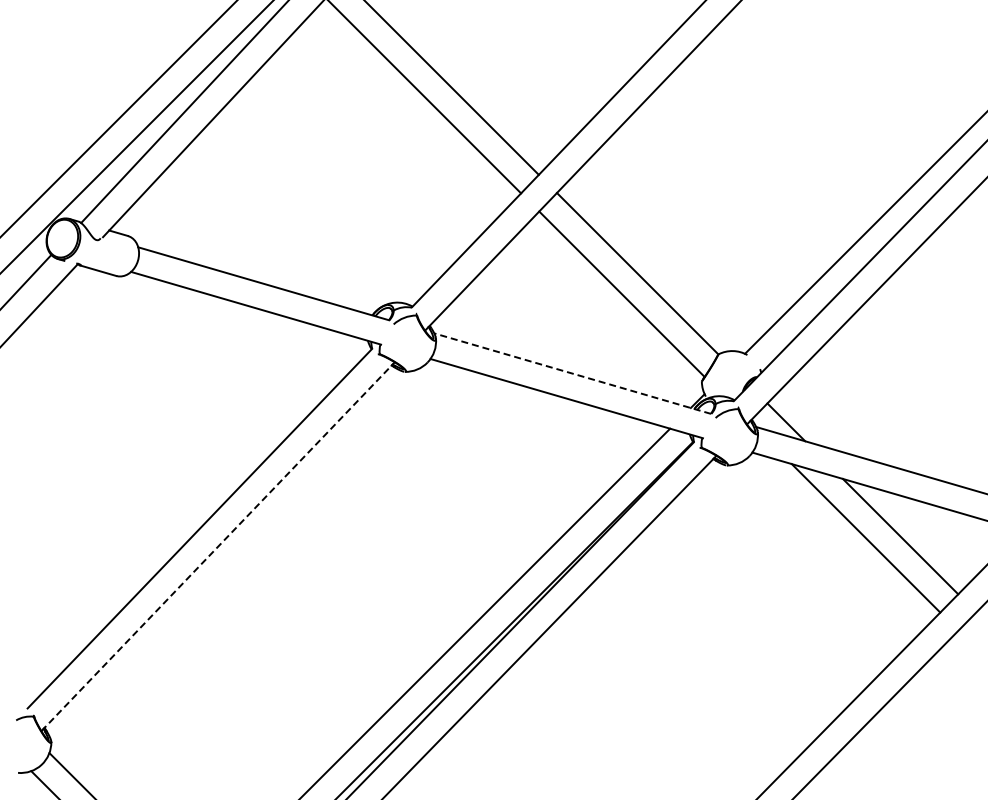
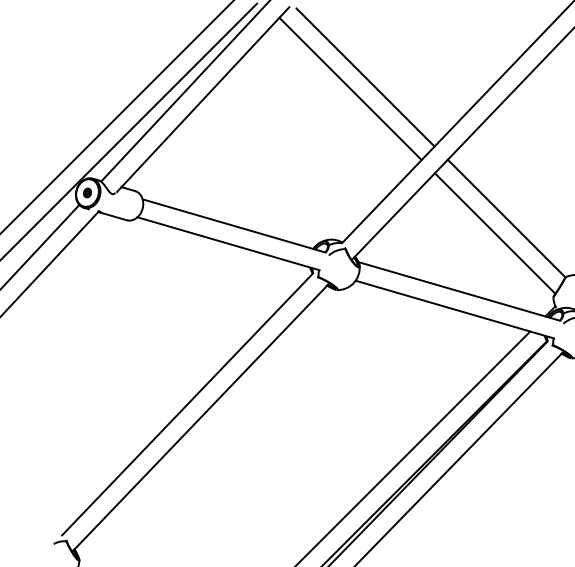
part: (62, 238) -> (87, 192), added
line: (572, 373) -> (459, 291), dashed -> solid
line: (218, 546) -> (201, 417), dashed -> solid

